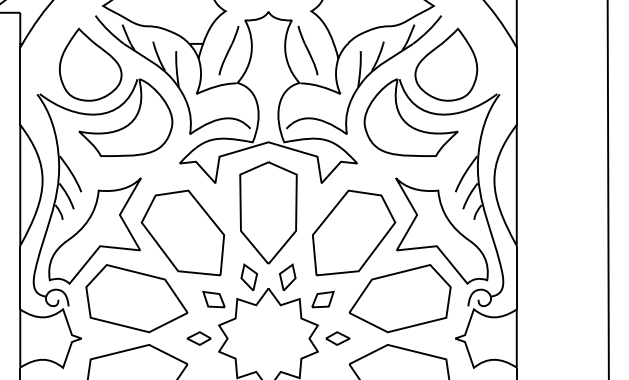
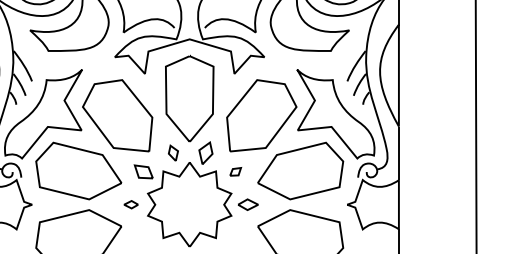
part: (248, 277) -> (172, 153), size x0.7
part: (322, 299) -> (235, 171), size x0.6
part: (198, 338) -> (130, 204), size x0.7

